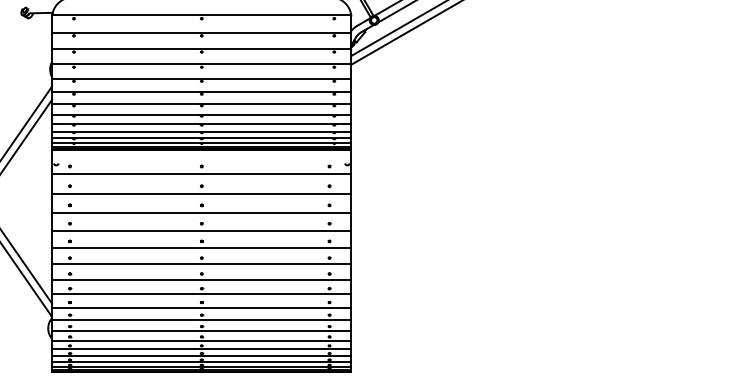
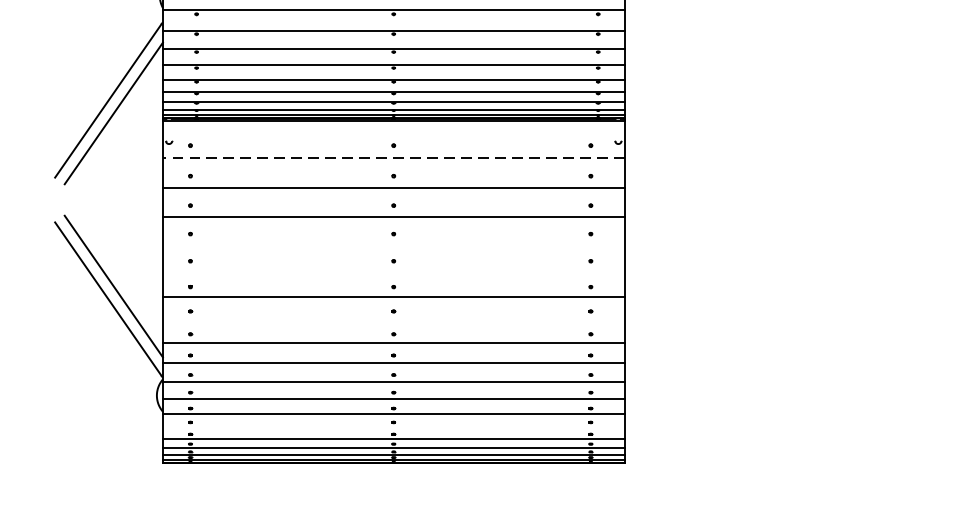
line: (201, 174) -> (393, 157), solid -> dashed
line: (201, 230) -> (393, 244), removed
line: (201, 247) -> (393, 270), removed
line: (201, 279) -> (393, 319), removed
line: (201, 349) -> (393, 427), removed

